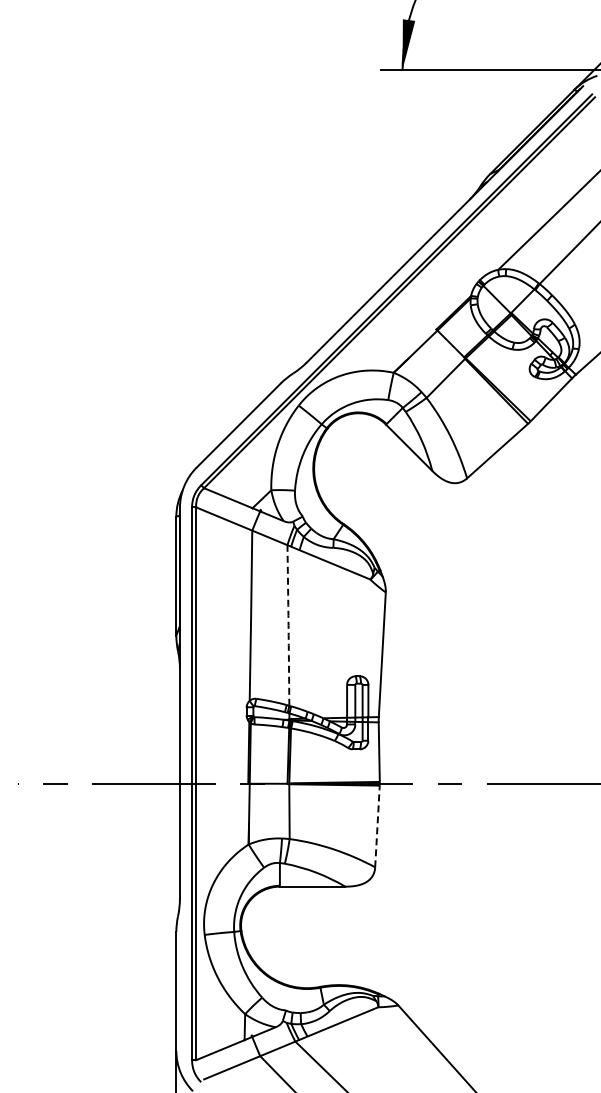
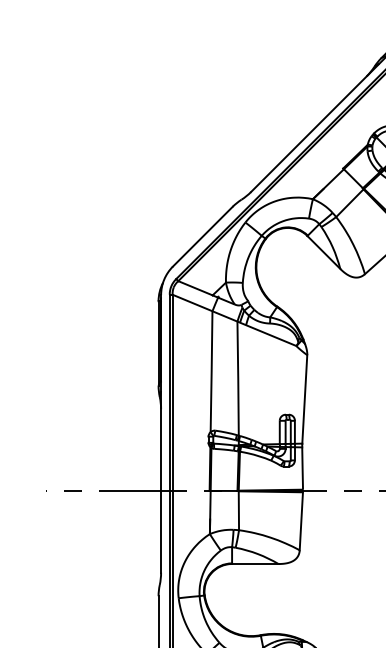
arc: (288, 625) -> (238, 378), dashed -> solid
line: (377, 826) -> (301, 521), dashed -> solid

